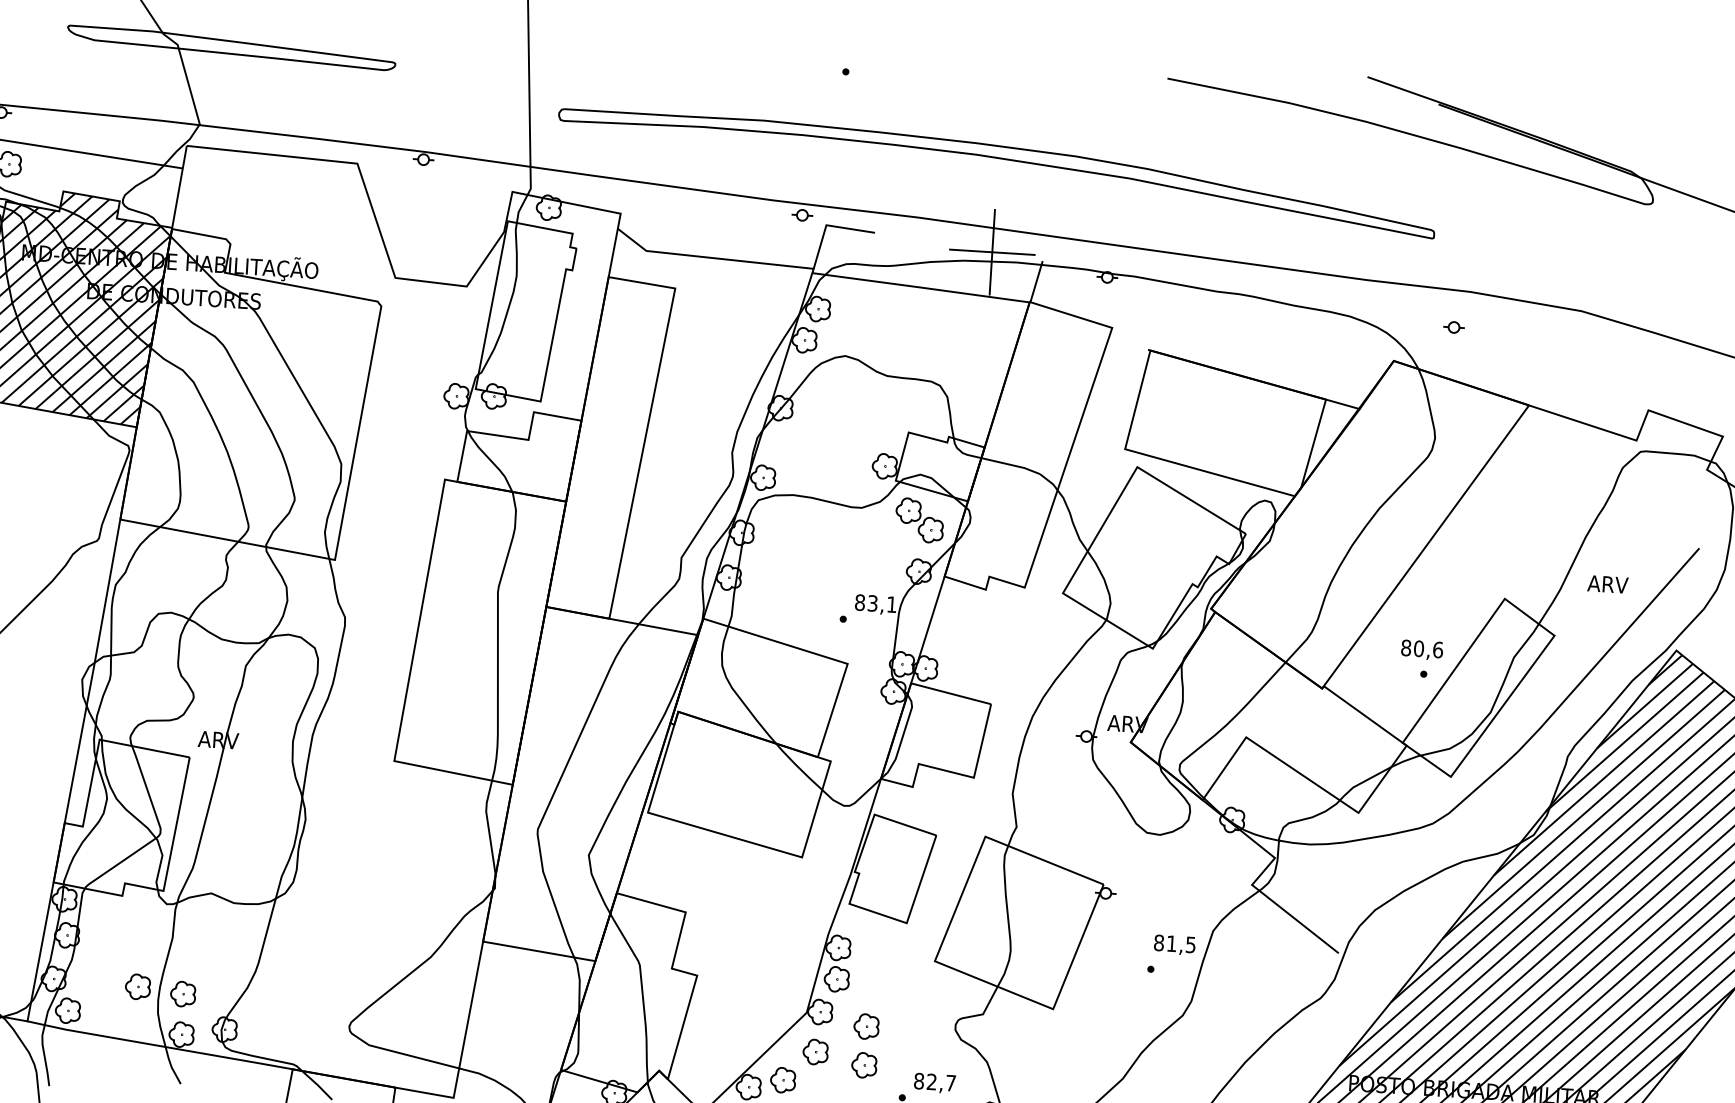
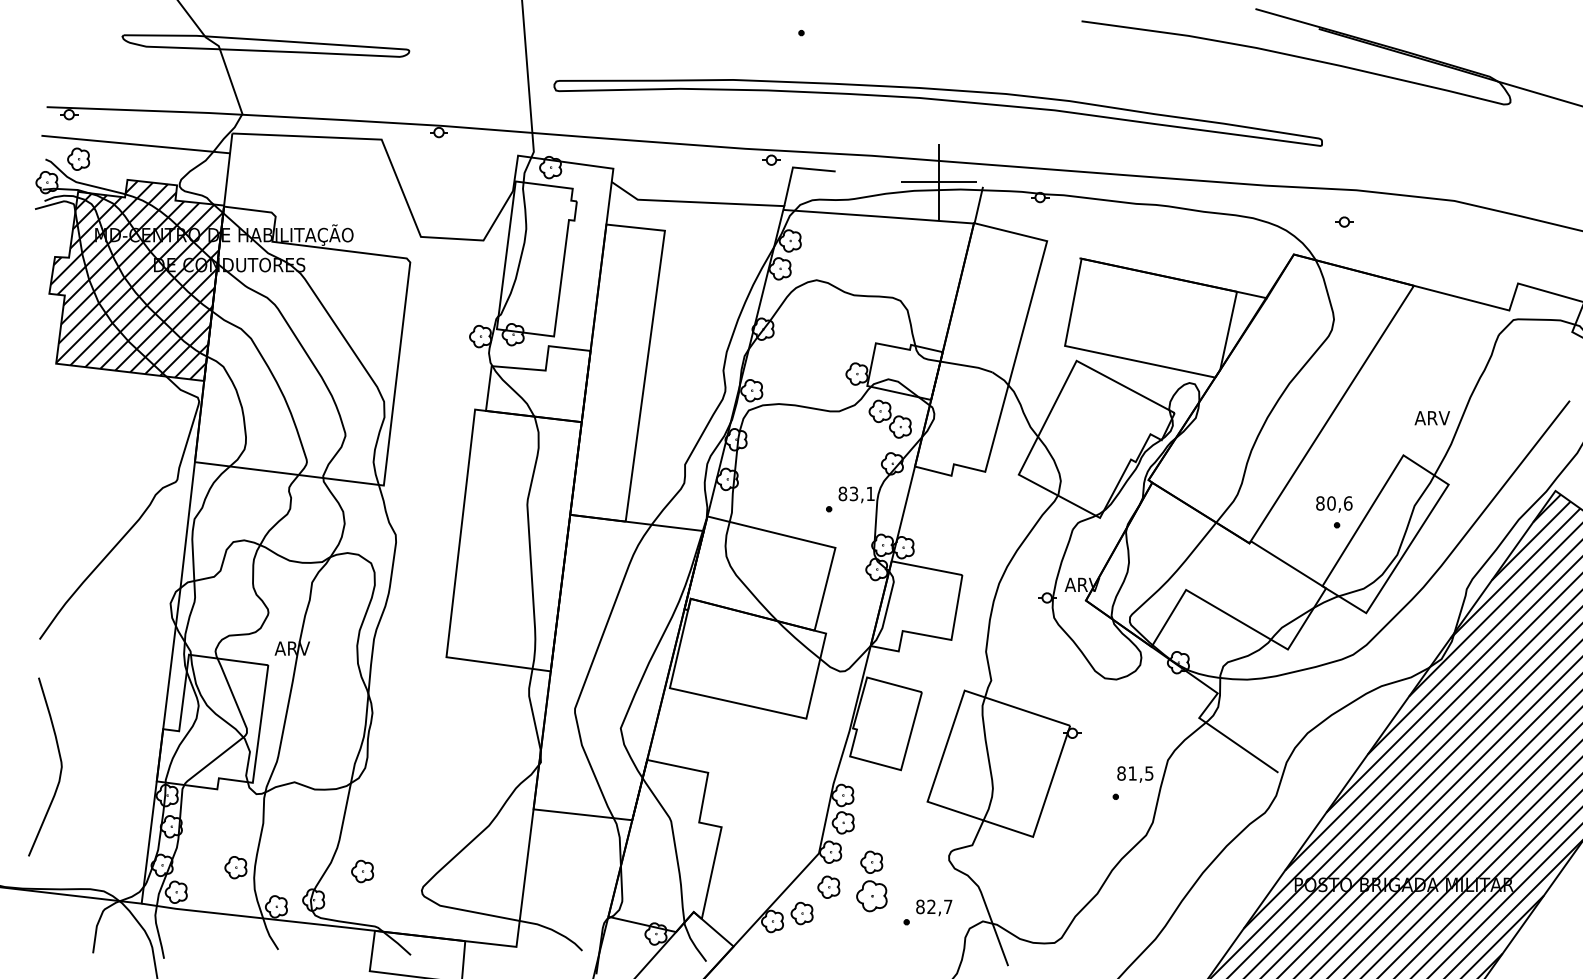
text: (1606, 584) -> (1431, 418), moved
part: (183, 994) -> (362, 871), moved
part: (863, 1064) -> (871, 895), size x1.4

